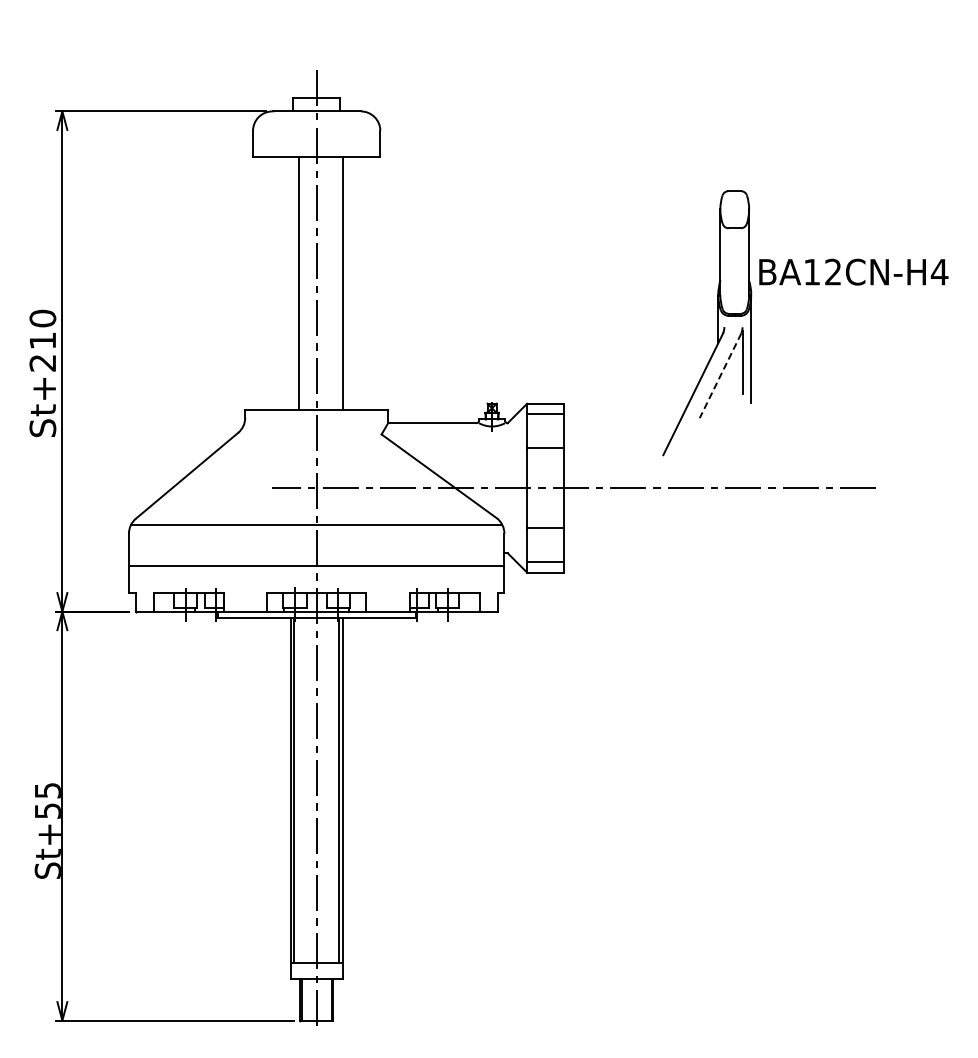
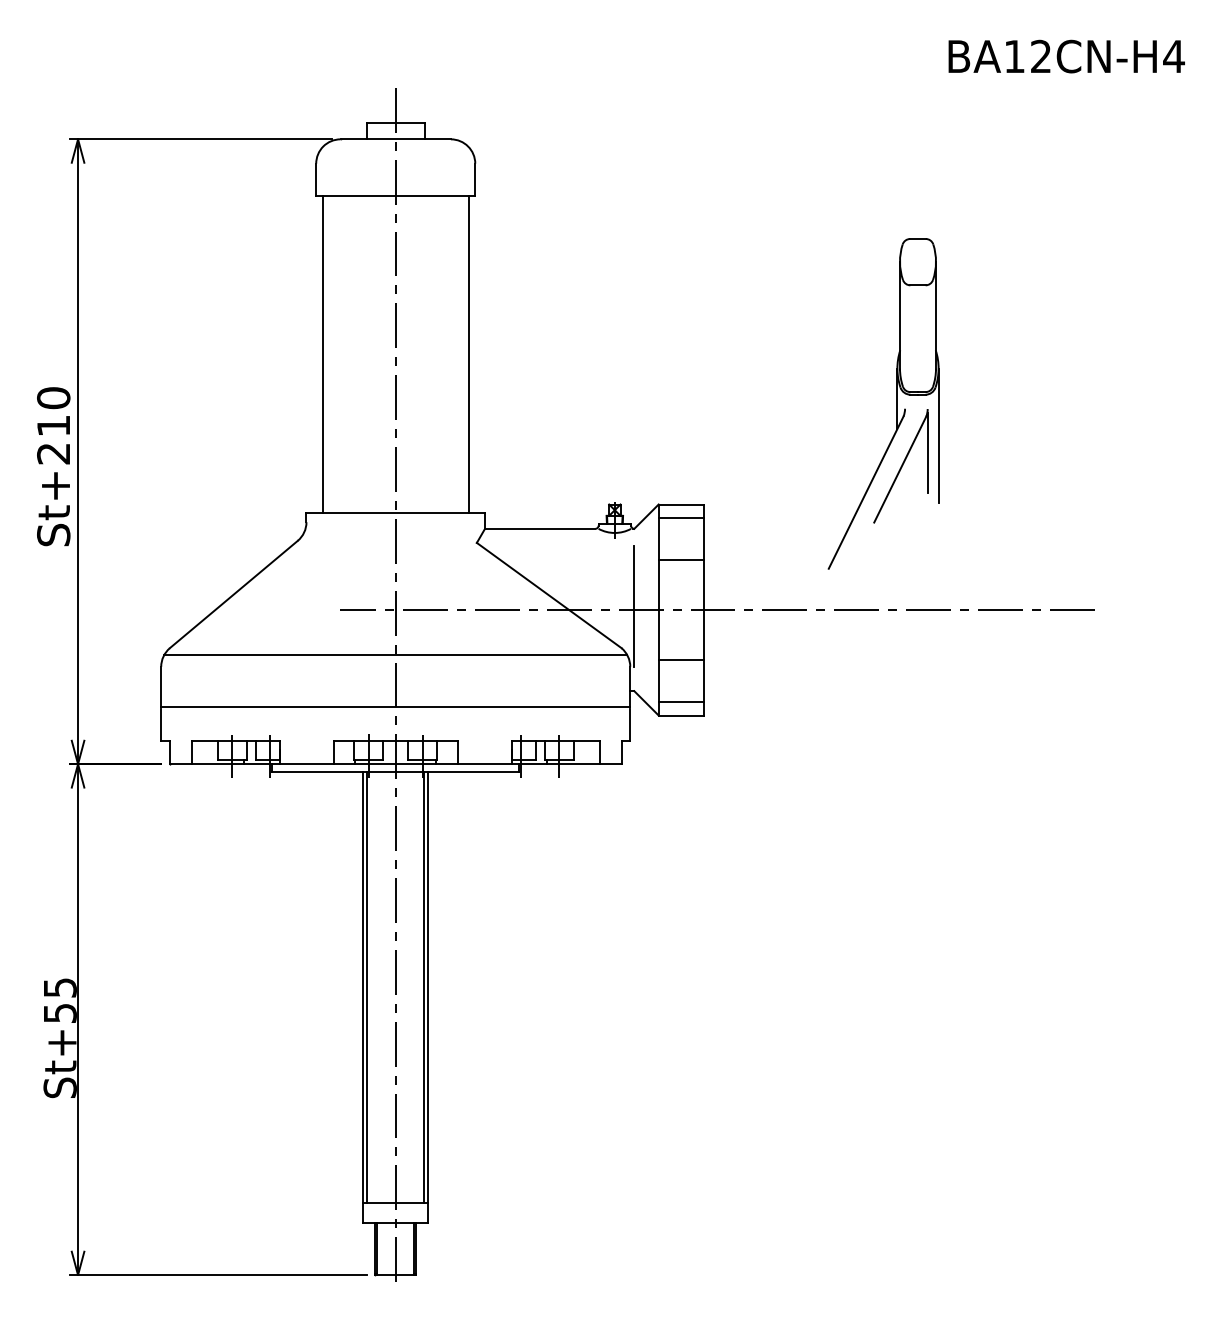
text: (853, 271) -> (1066, 55), moved
line: (299, 283) -> (323, 354), moved
line: (343, 283) -> (469, 354), moved
line: (720, 376) -> (900, 470), dashed -> solid
line: (507, 484) -> (634, 605), added

